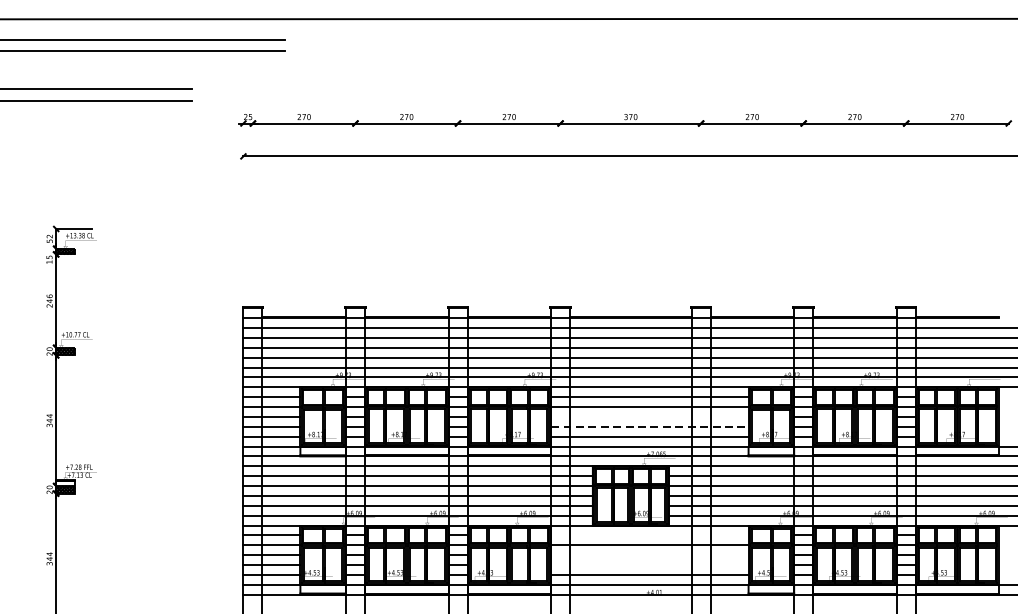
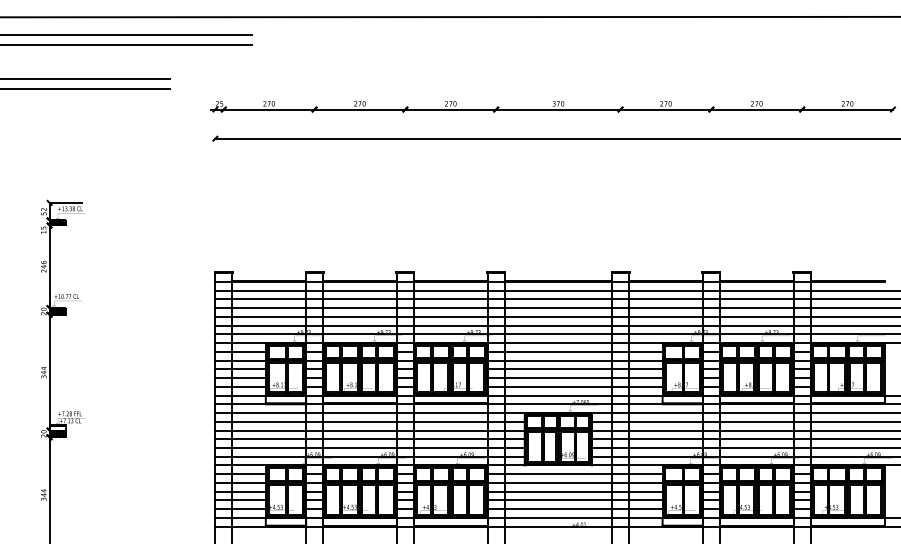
line: (649, 417) -> (574, 369), added
line: (650, 427) -> (575, 378), dashed -> solid
line: (649, 535) -> (574, 474), added
line: (649, 554) -> (574, 491), added
line: (649, 565) -> (574, 500), added

